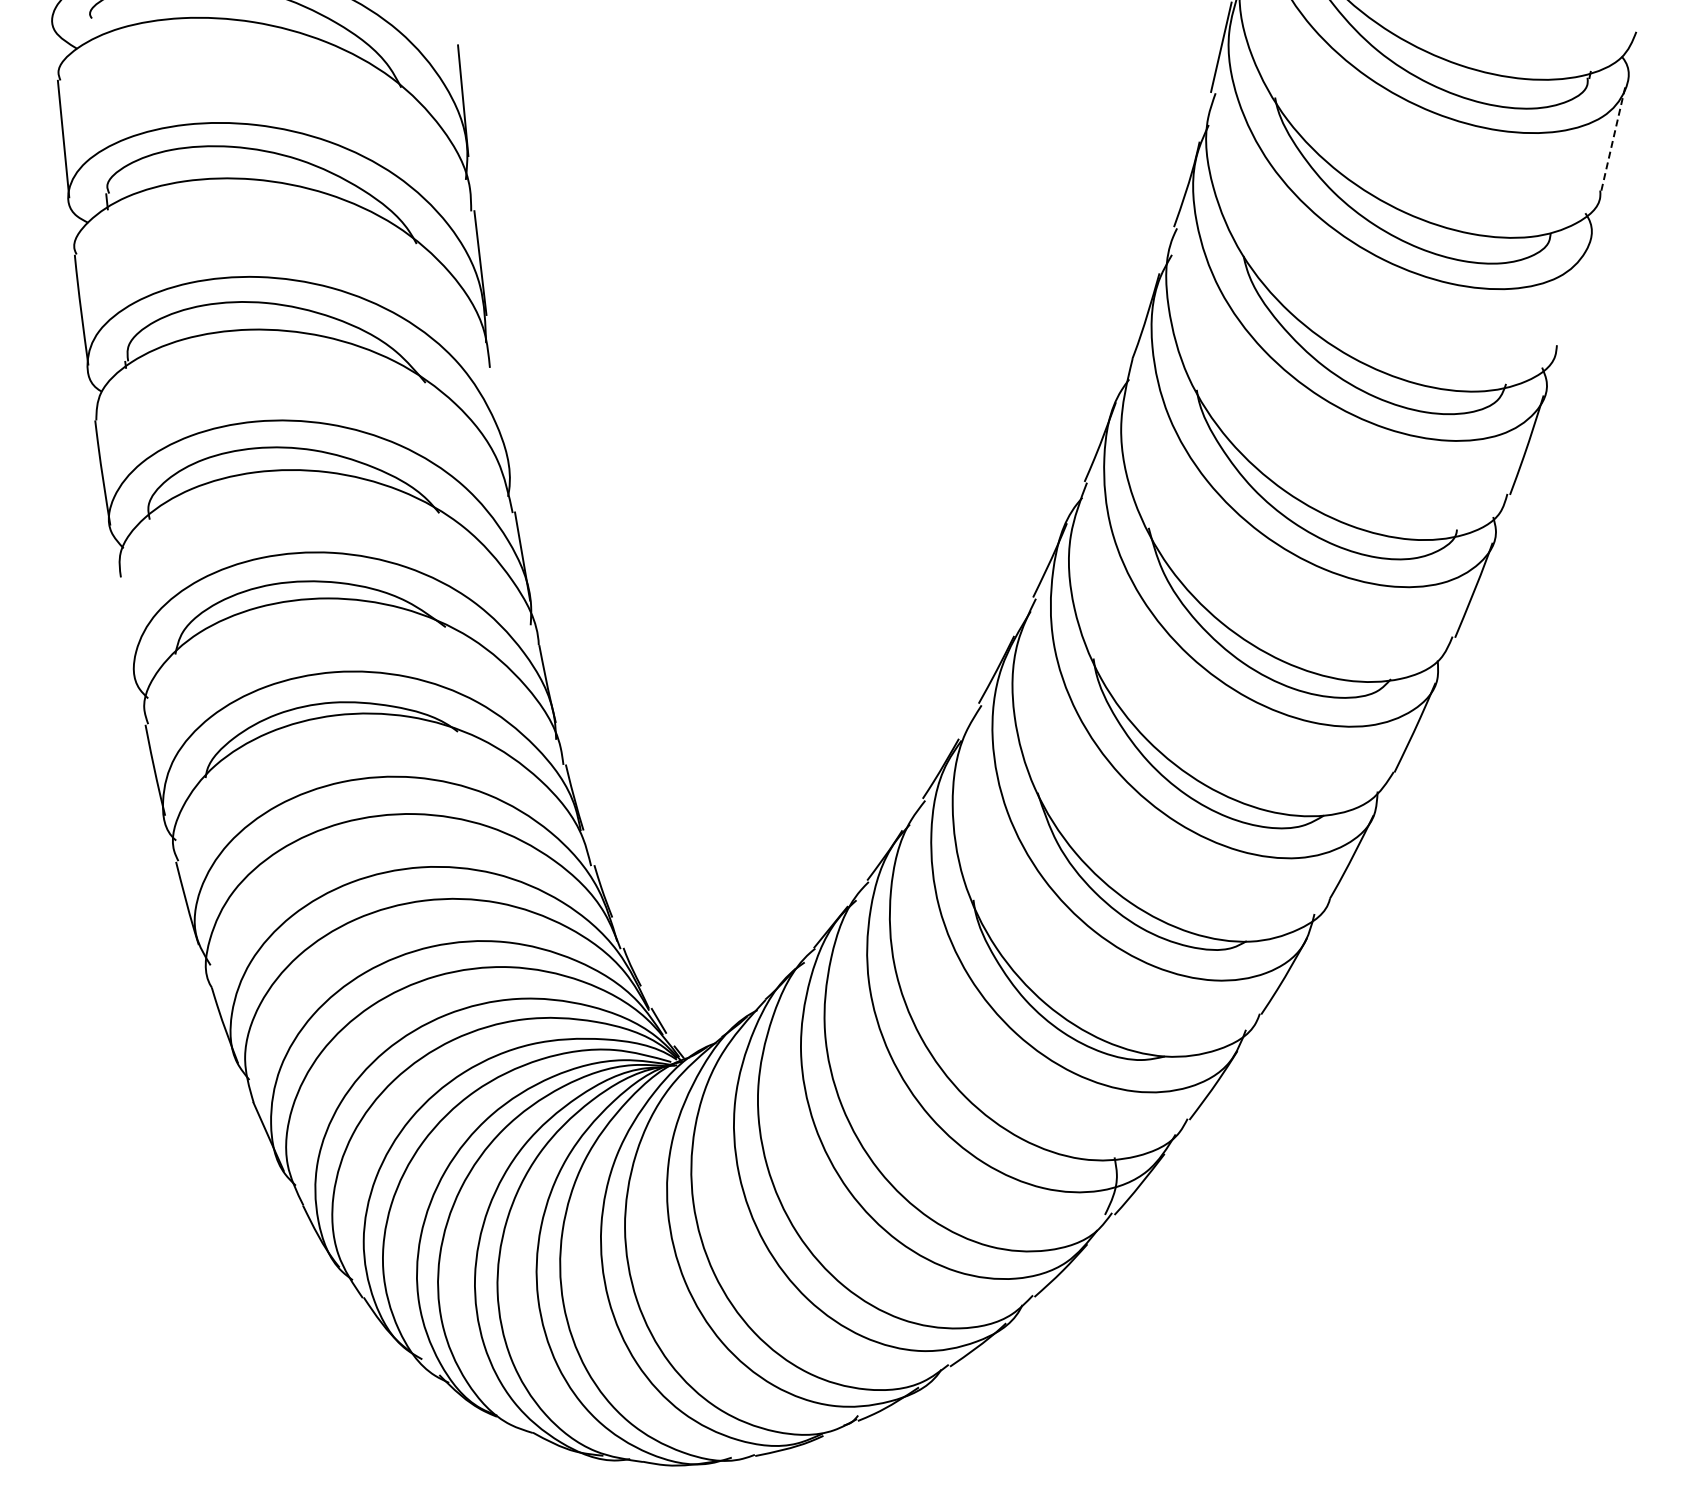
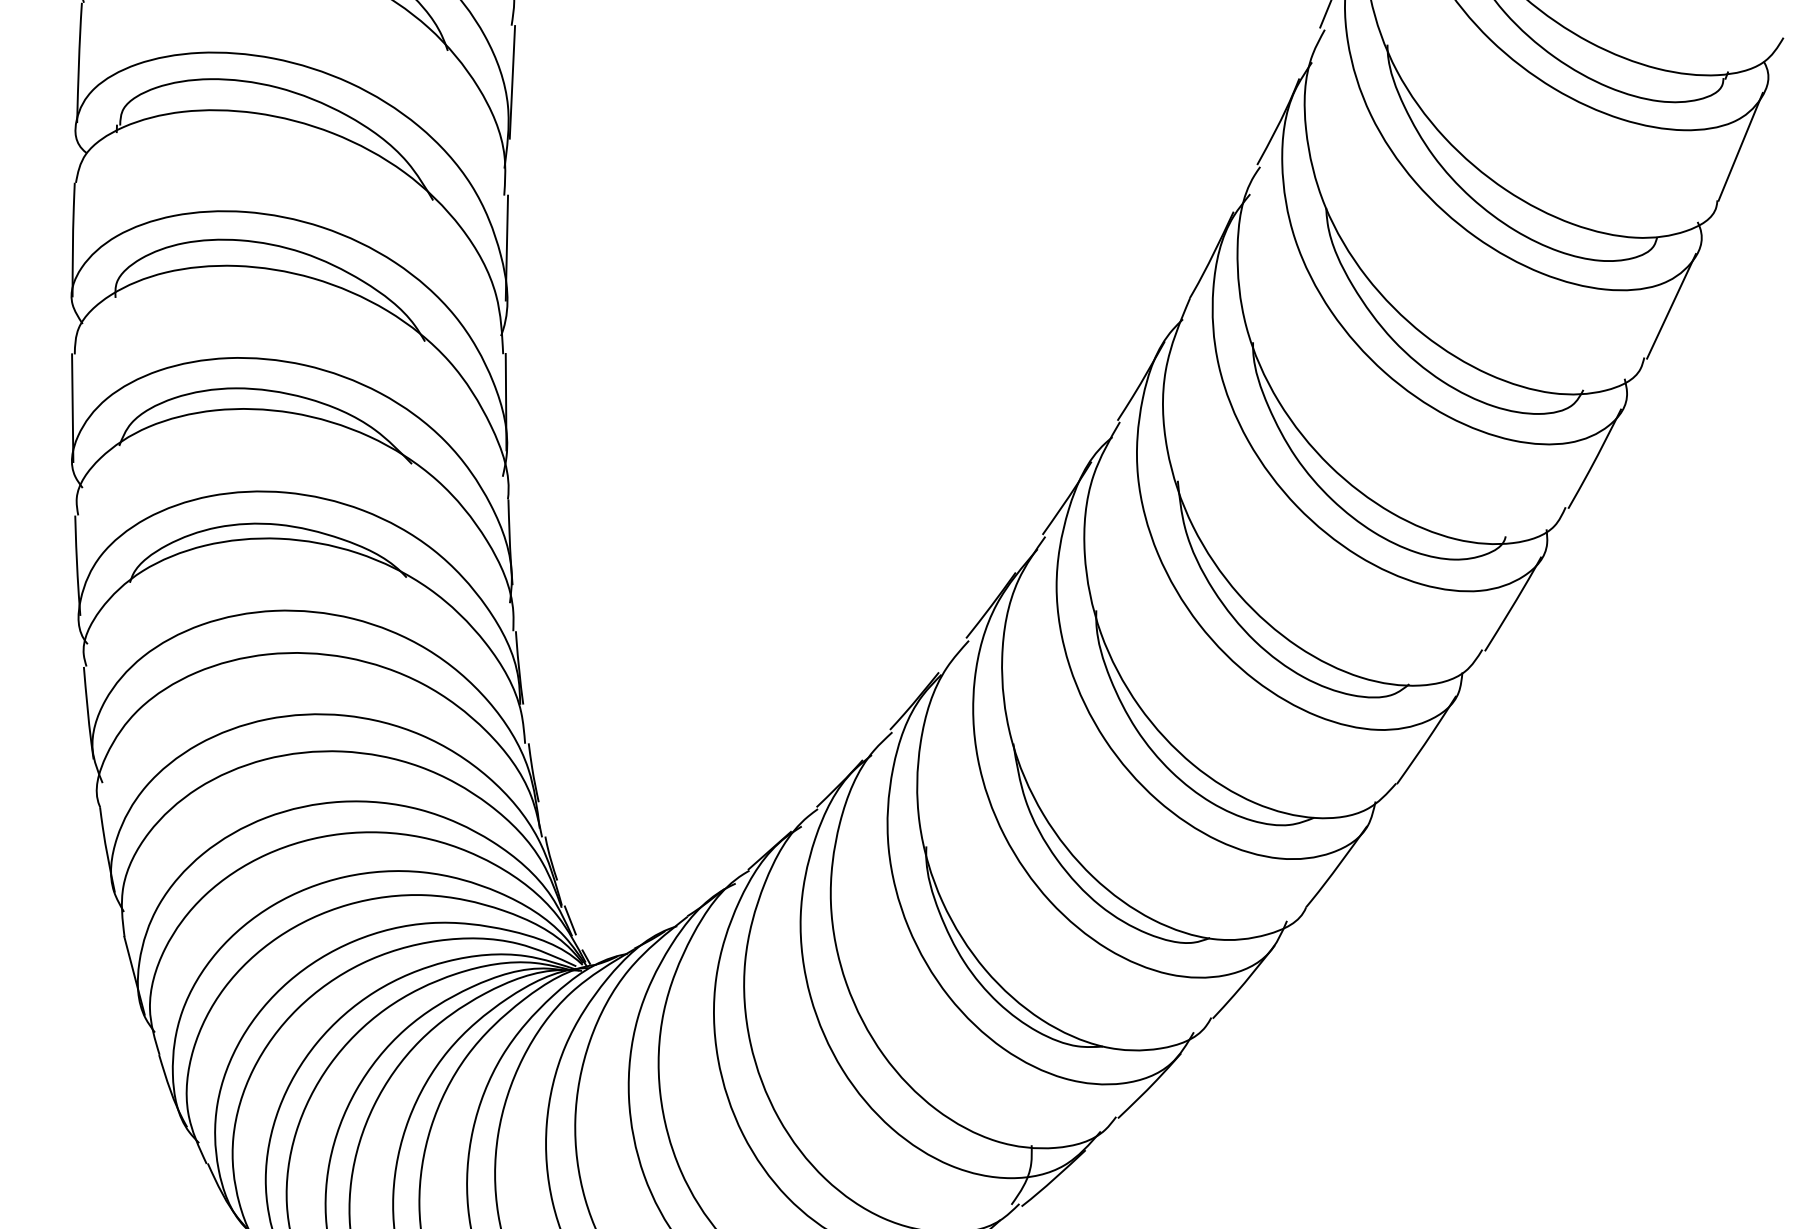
line: (1613, 138) -> (1740, 147), dashed -> solid
line: (1573, 293) -> (1671, 305), added
line: (500, 415) -> (507, 248), added
line: (126, 626) -> (72, 407), added

